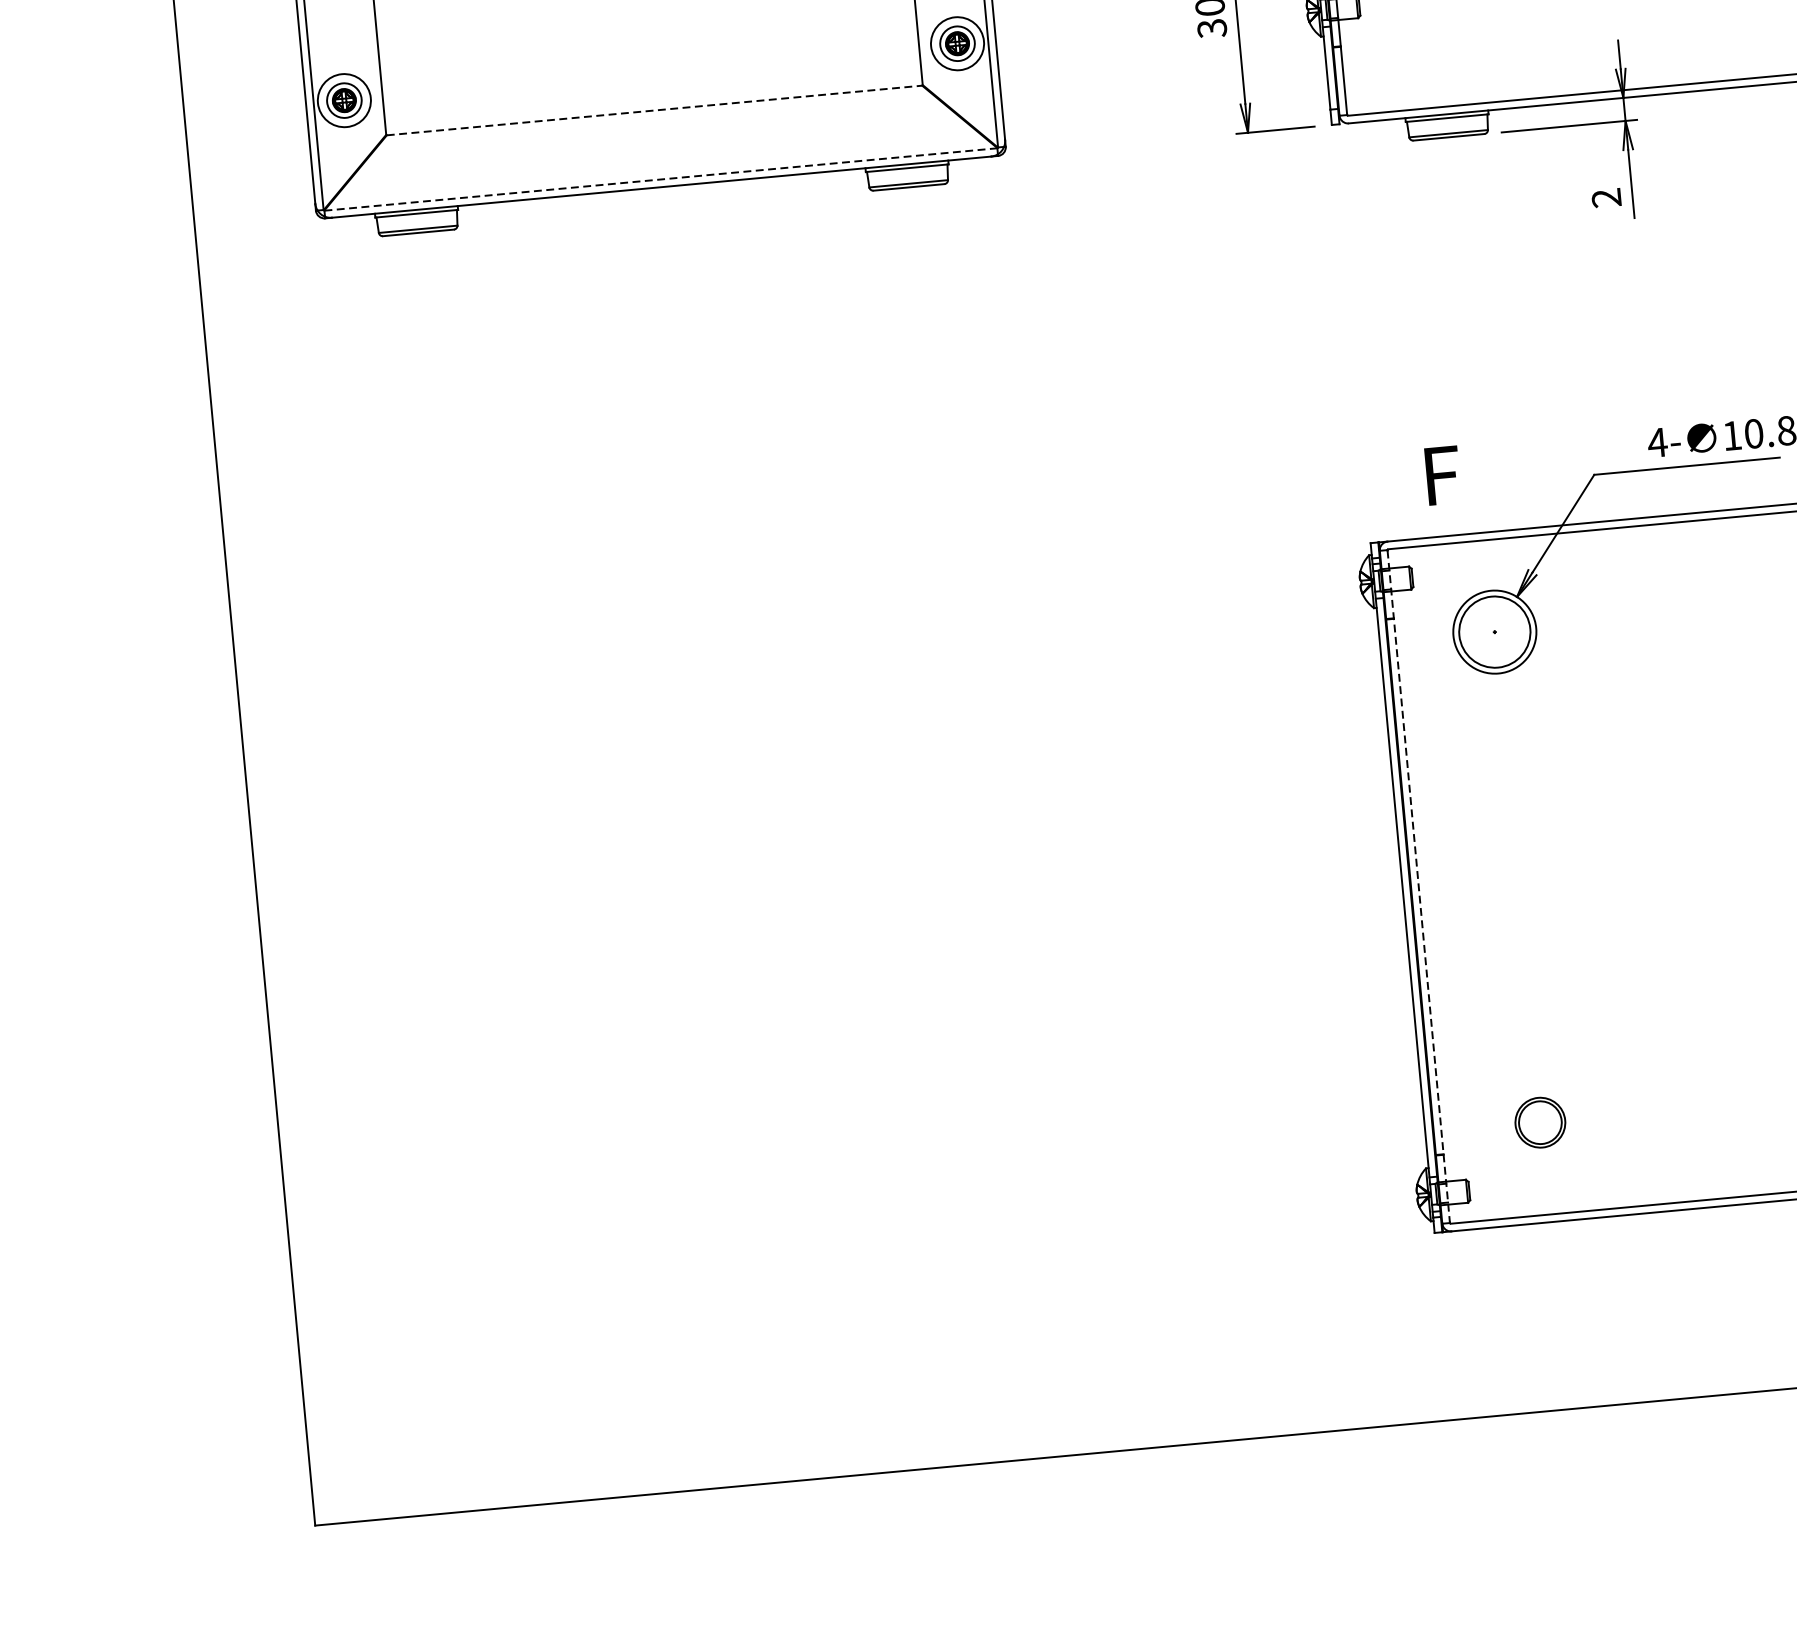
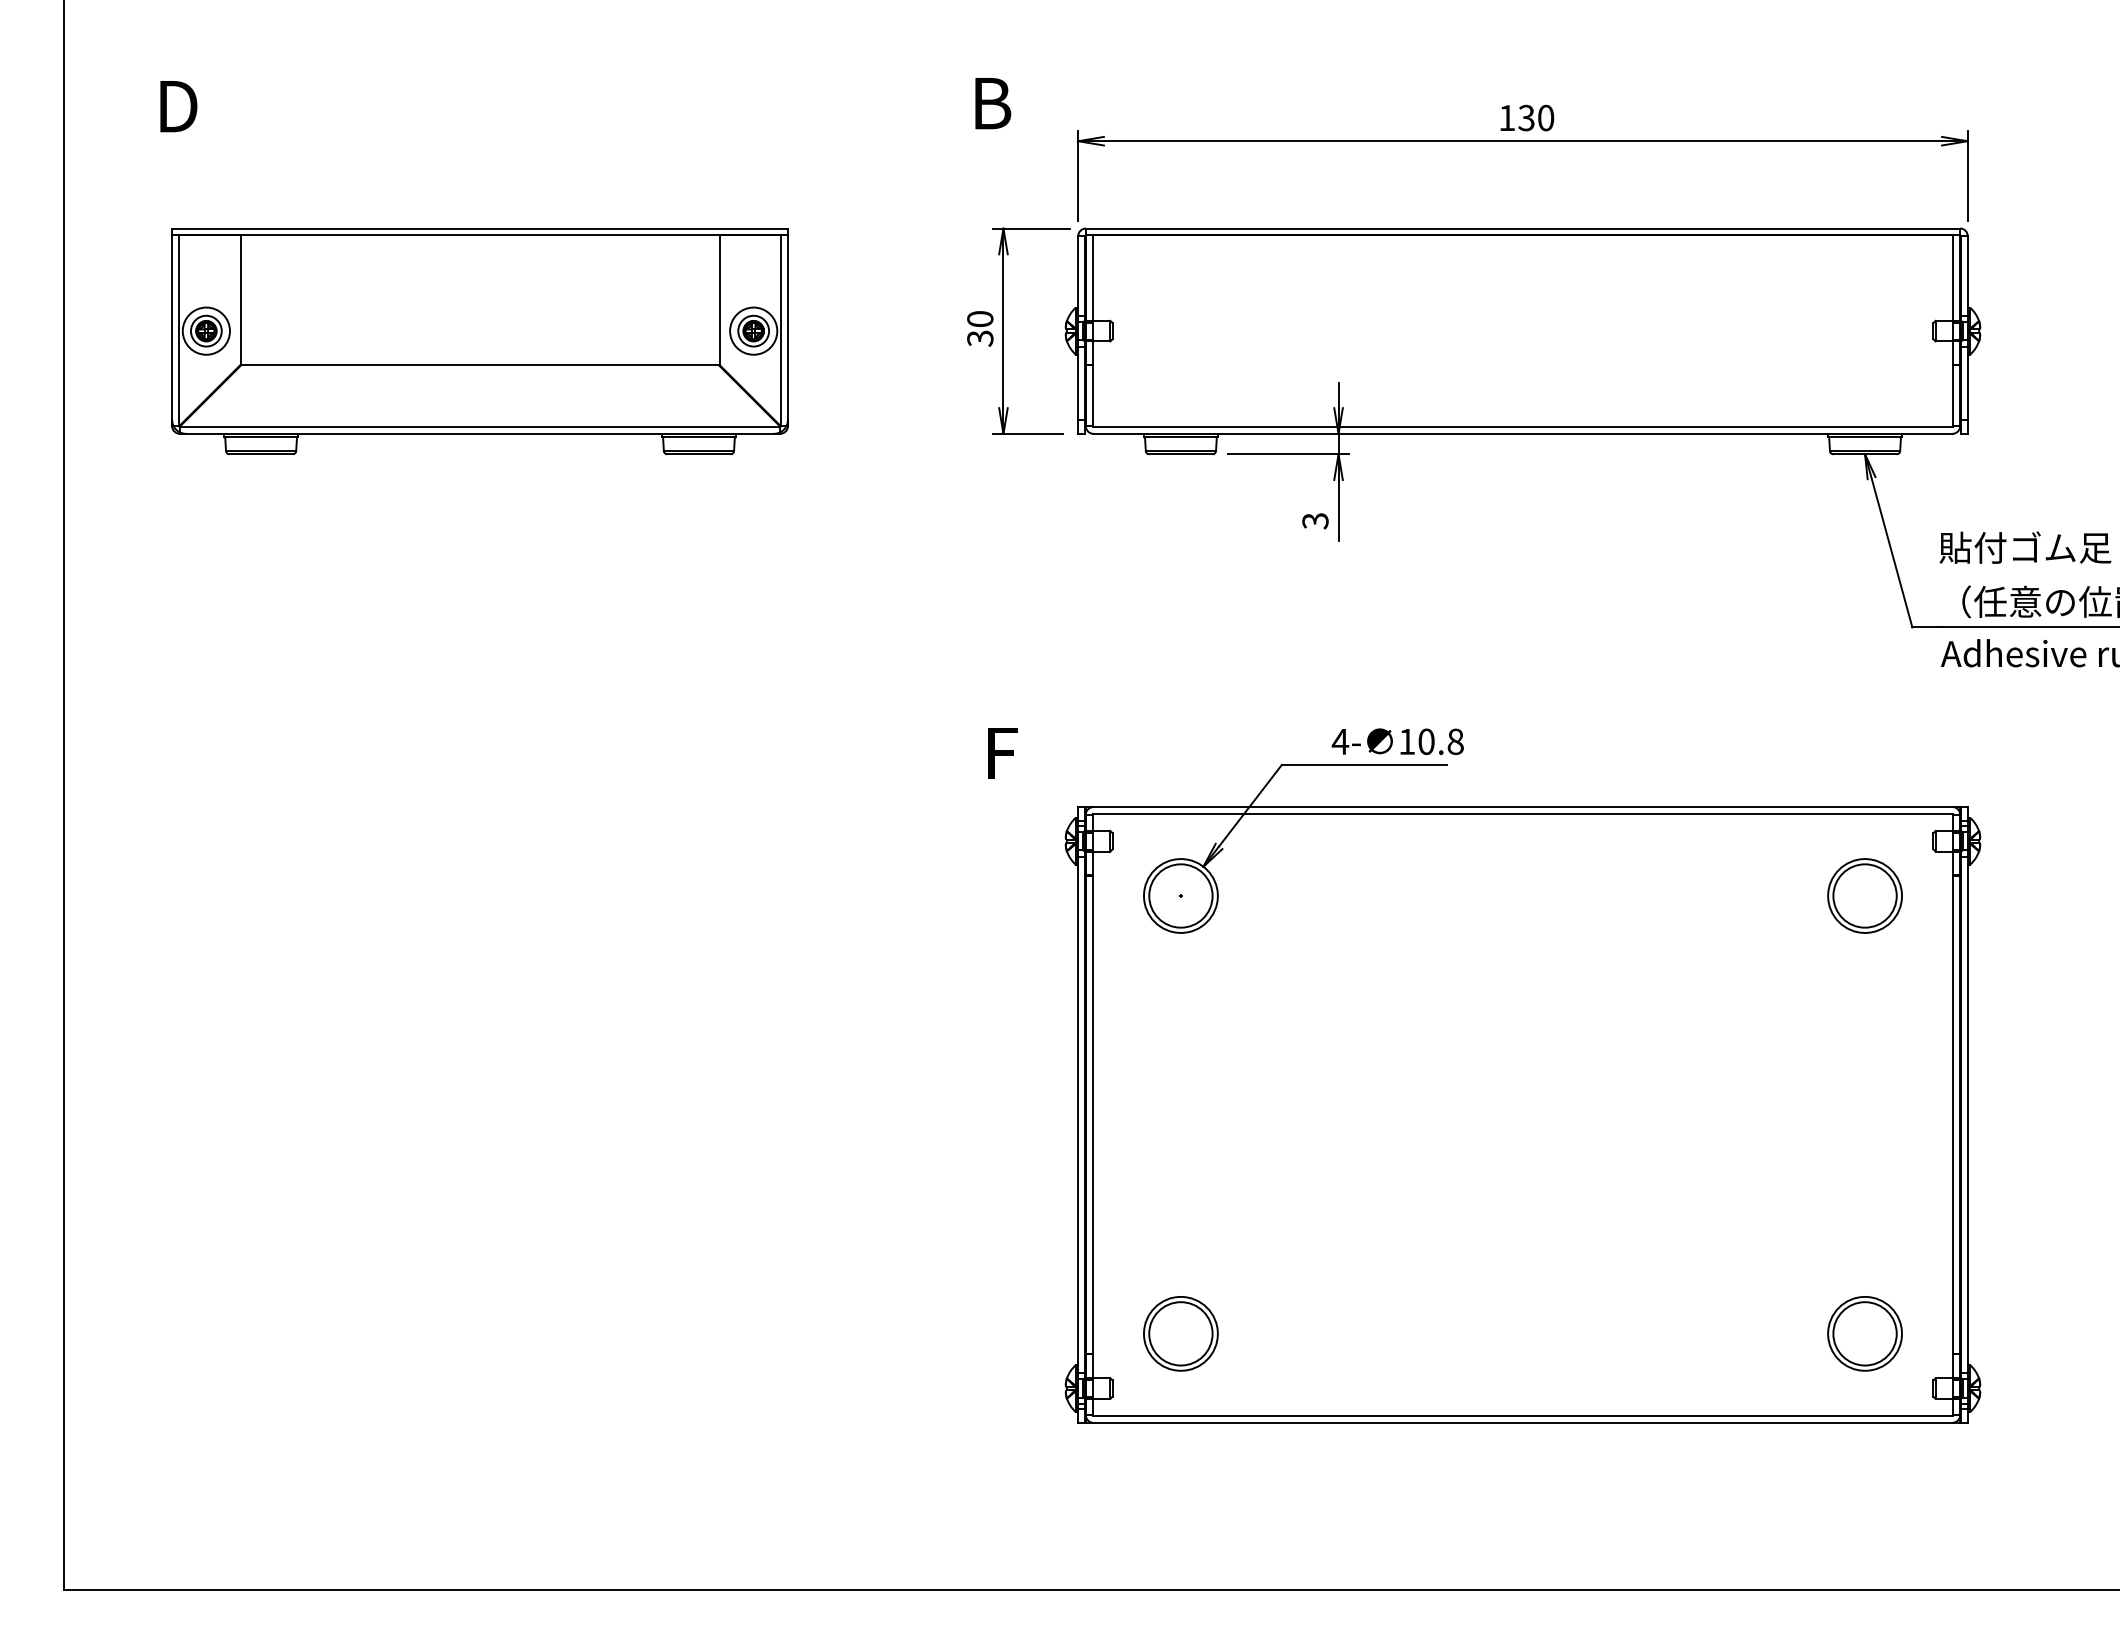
line: (655, 110) -> (480, 365), dashed -> solid
line: (661, 178) -> (480, 426), dashed -> solid
text: (1606, 198) -> (1315, 521), 2 -> 3
text: (1442, 475) -> (1002, 753), moved
line: (1418, 886) -> (1092, 1114), dashed -> solid
part: (1539, 1122) -> (1180, 1333), size x1.67

